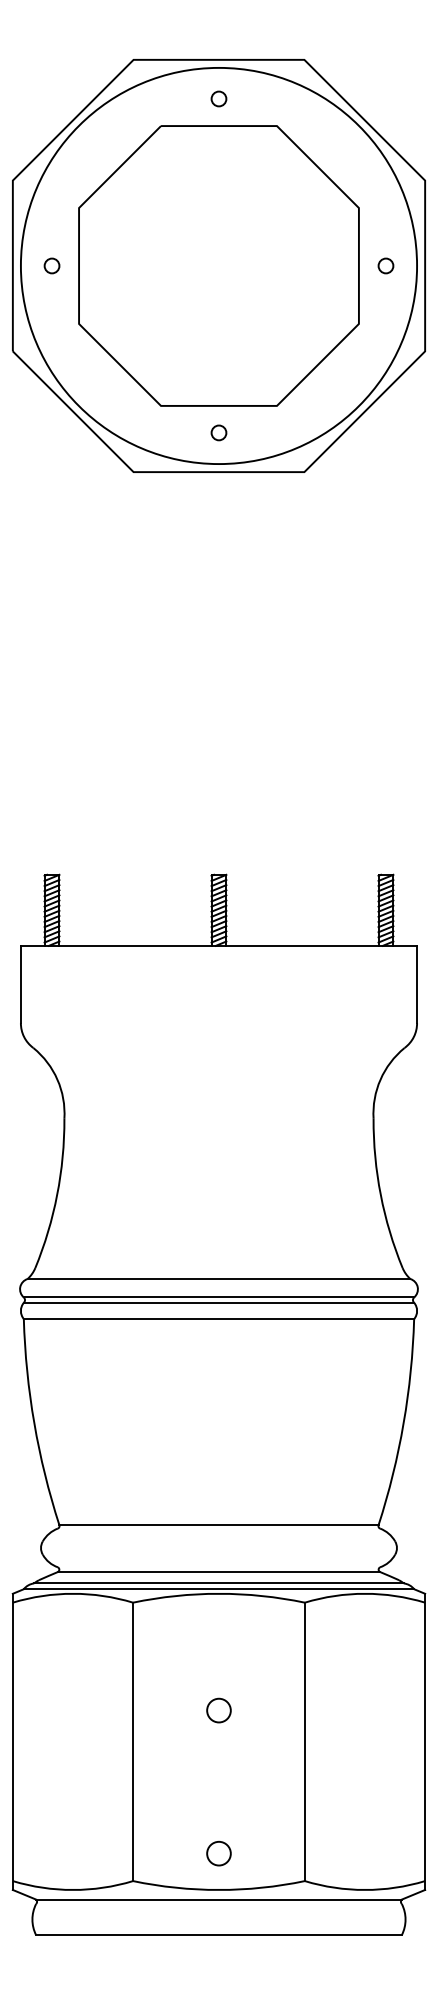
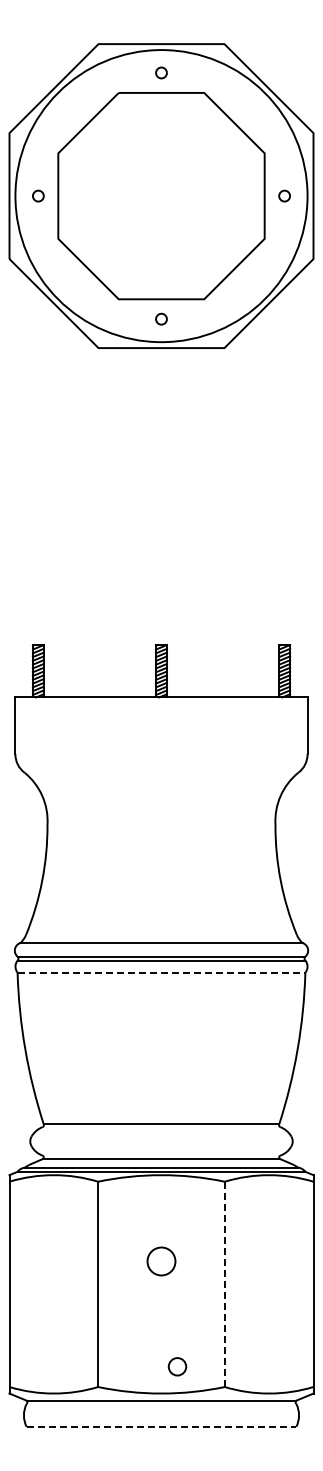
line: (219, 1318) -> (161, 972), solid -> dashed
circle: (219, 1709) -> (161, 1260), size x1.6
line: (304, 1742) -> (224, 1284), solid -> dashed
circle: (219, 1853) -> (177, 1366), moved
line: (219, 1934) -> (161, 1426), solid -> dashed

